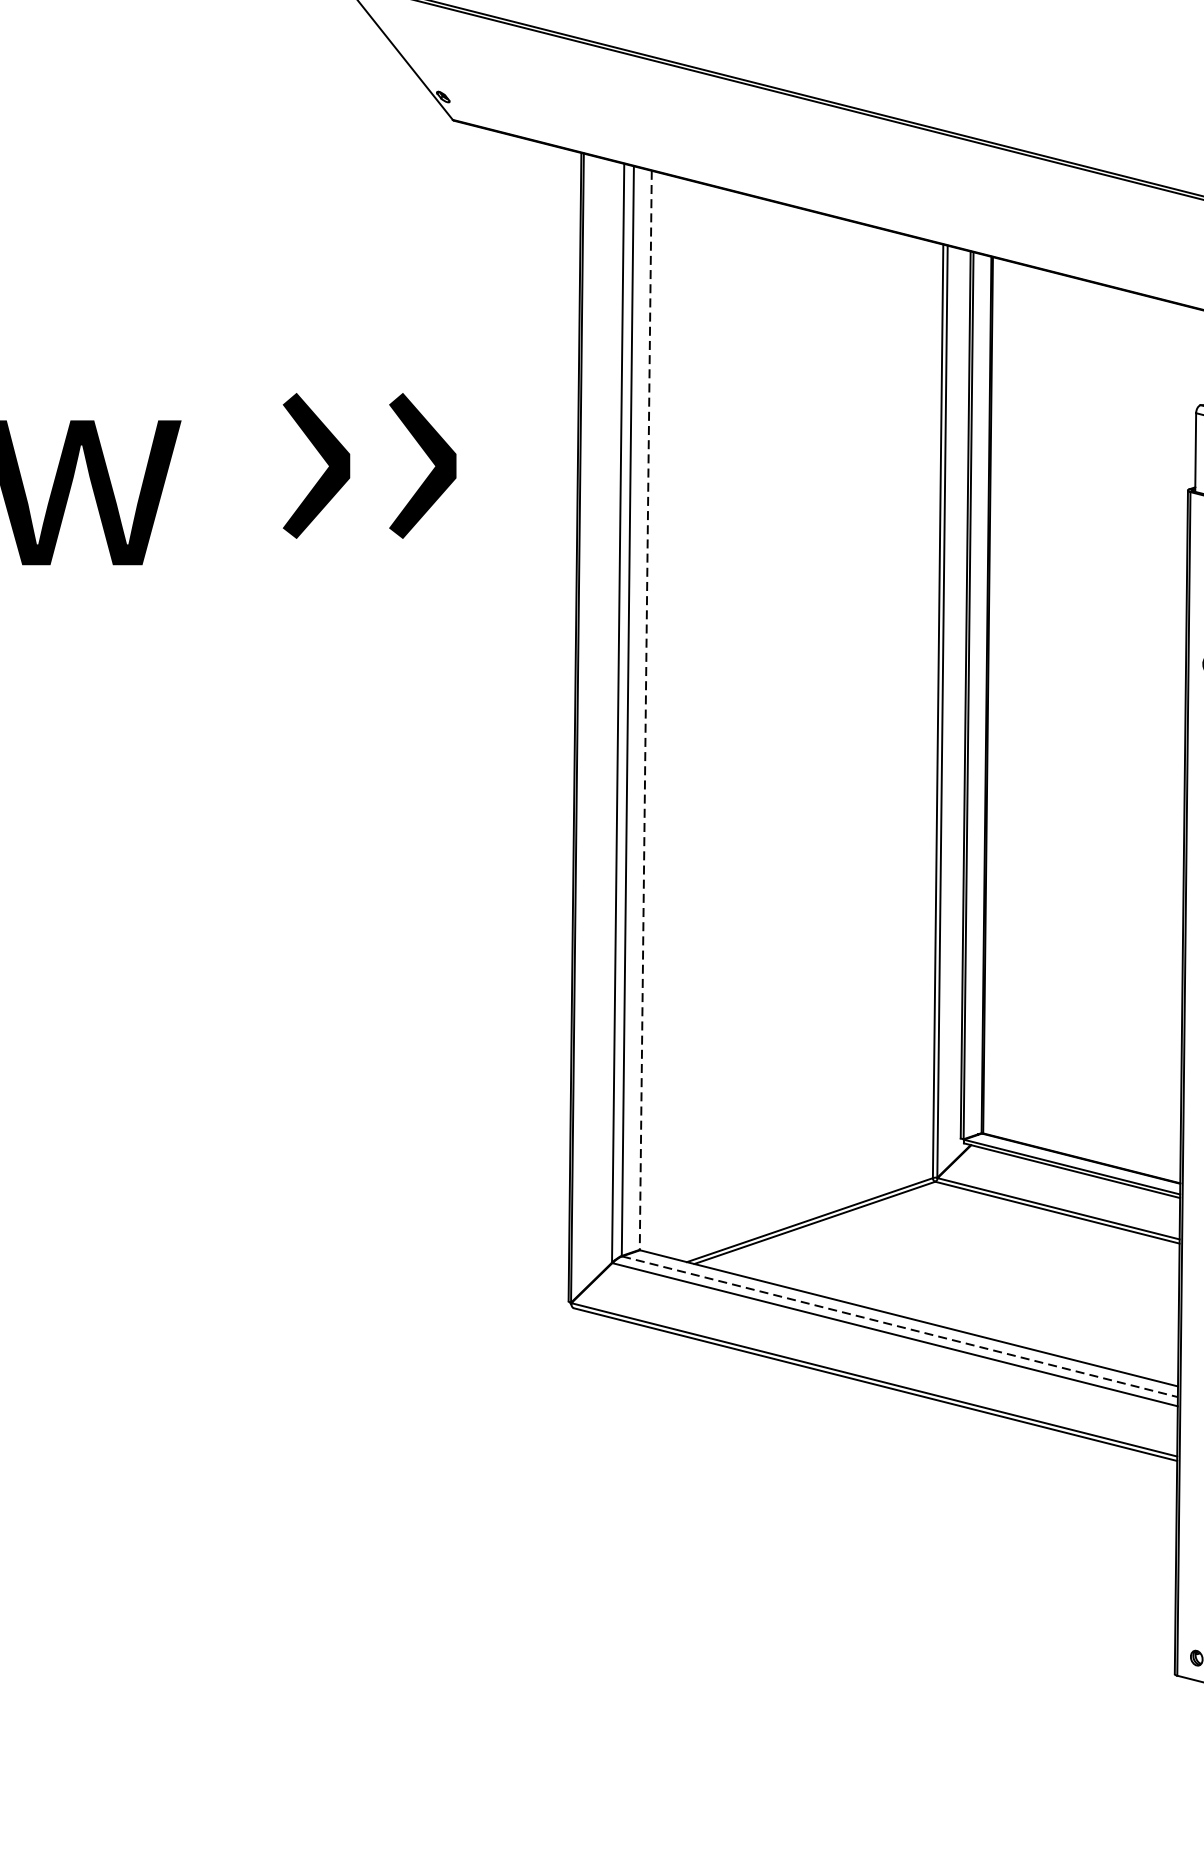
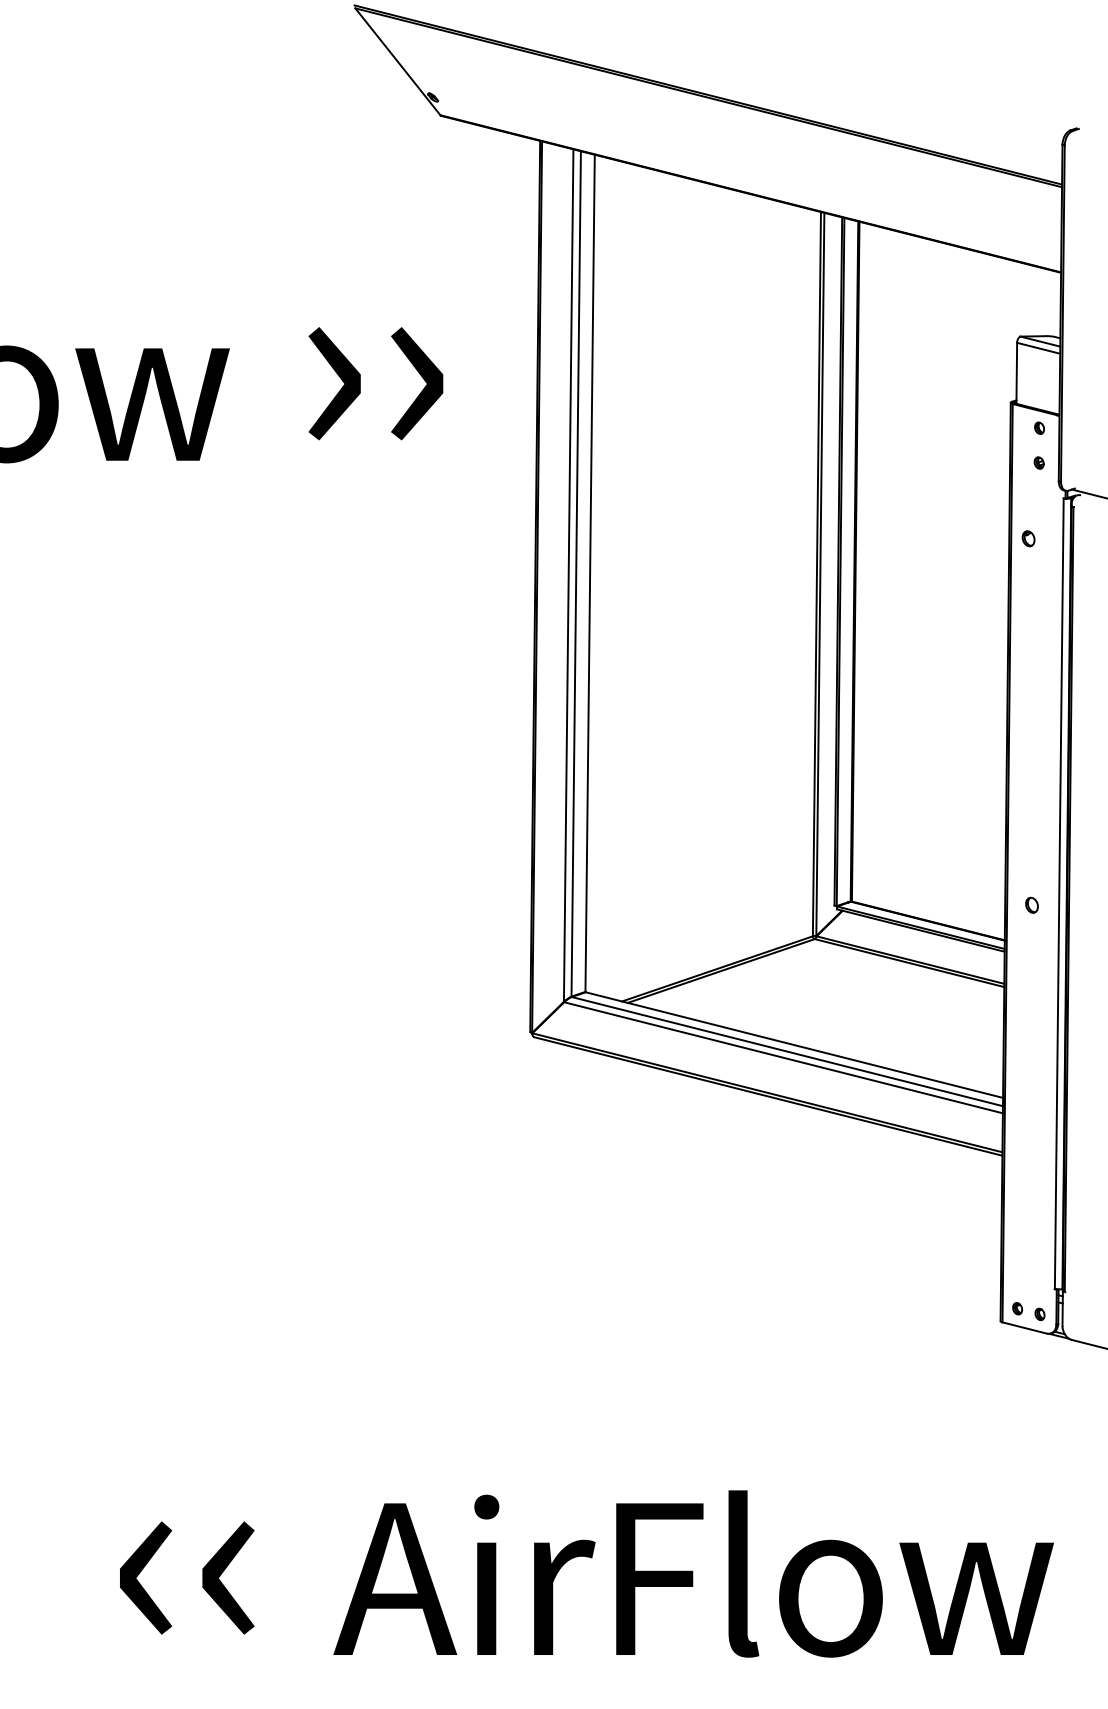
line: (646, 710) -> (590, 573), dashed -> solid
line: (900, 1326) -> (787, 1051), dashed -> solid

